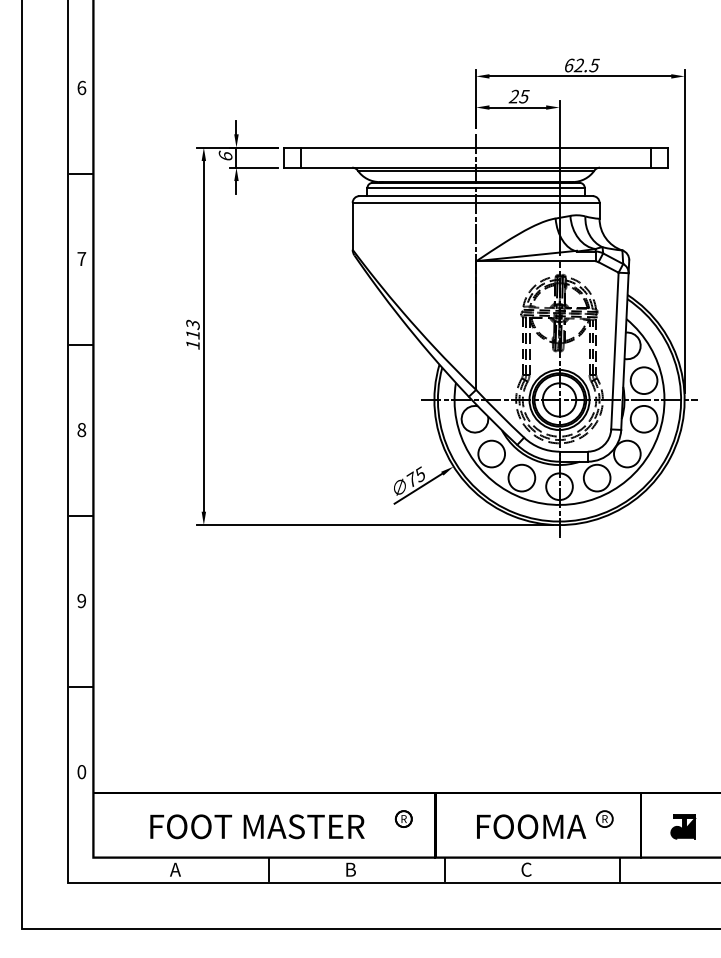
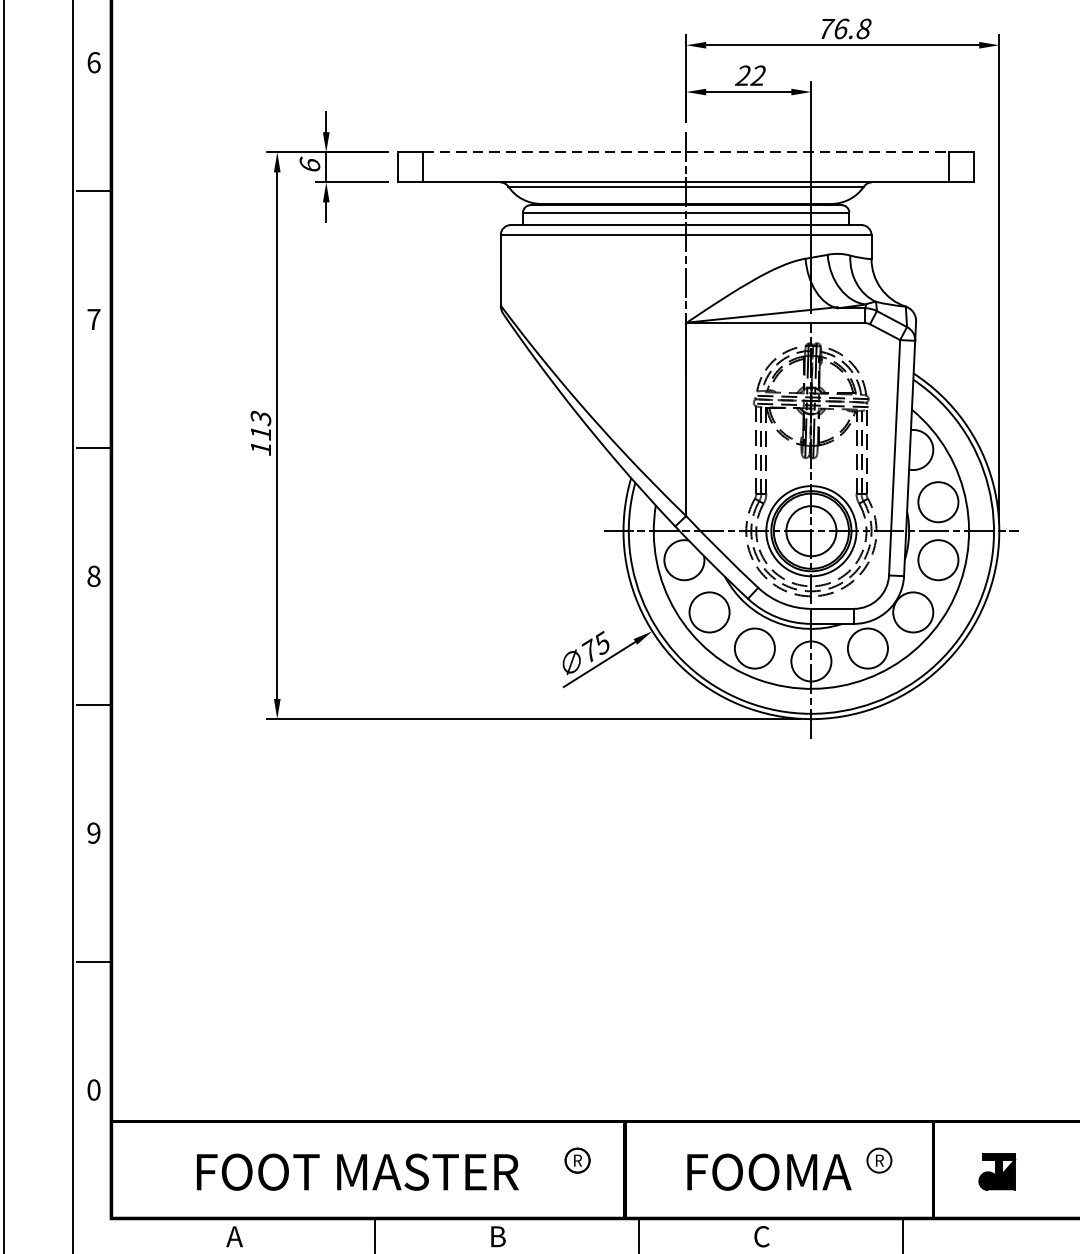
text: (582, 65) -> (845, 28), 62.5 -> 76.8
text: (523, 96) -> (757, 75), 25 -> 22
line: (476, 147) -> (686, 152), solid -> dashed

